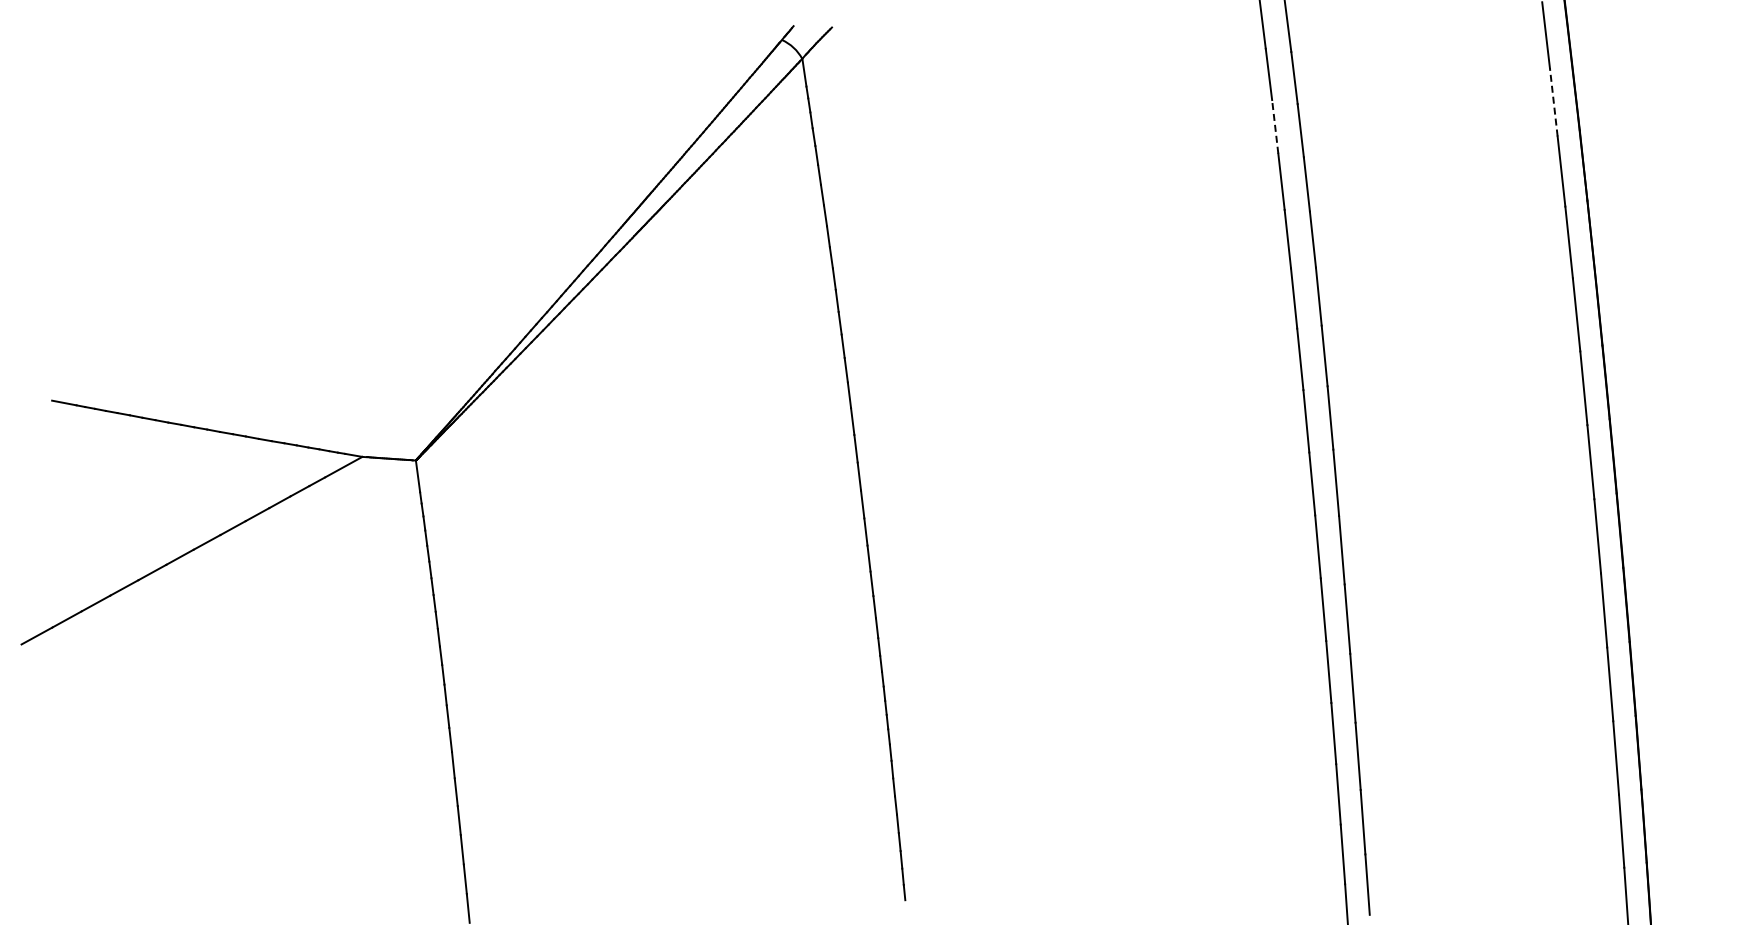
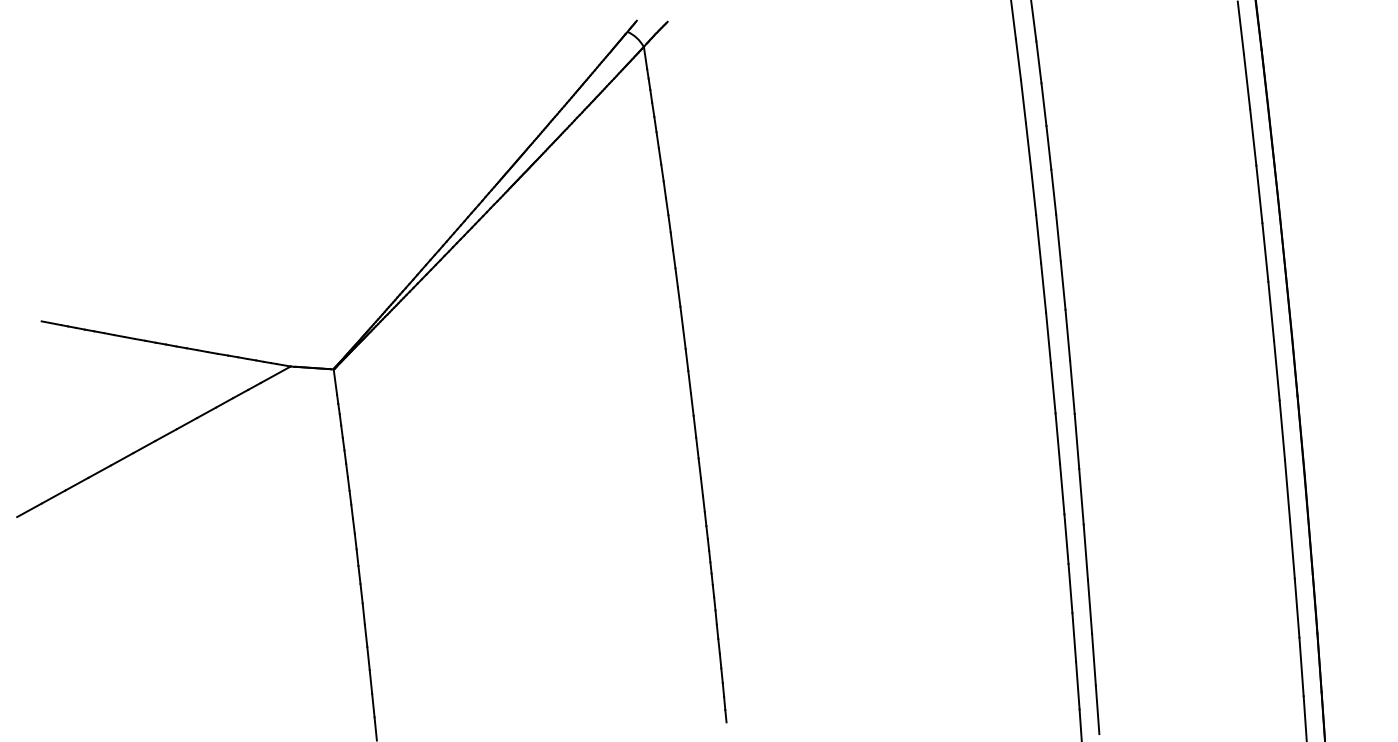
line: (1553, 101) -> (1246, 81), dashed -> solid
line: (1275, 126) -> (1023, 101), dashed -> solid

